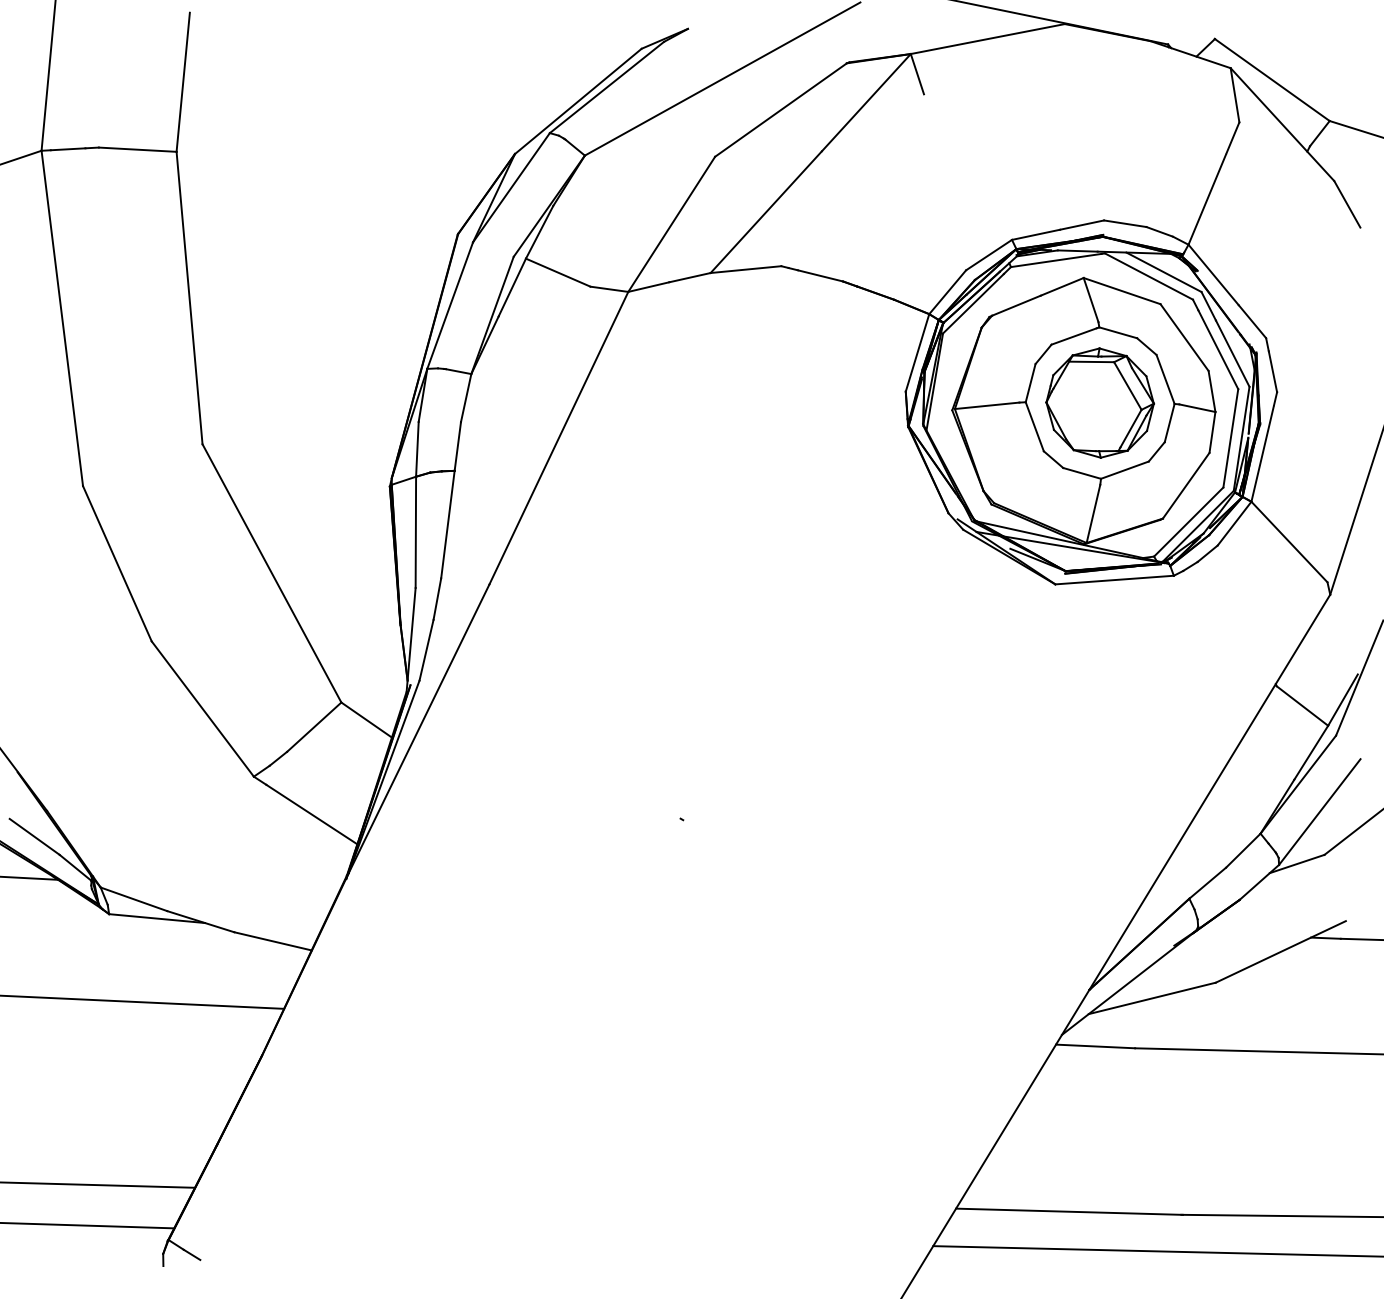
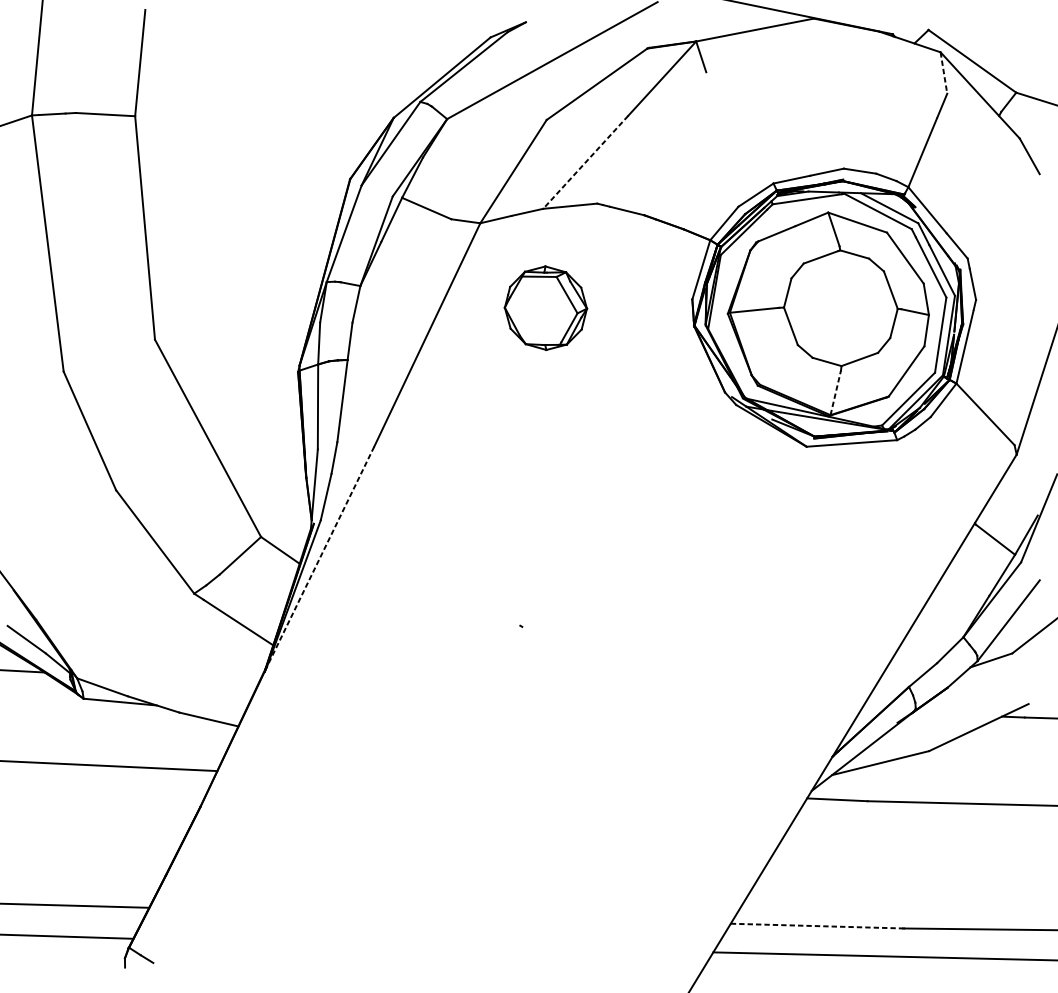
line: (1235, 95) -> (944, 73), solid -> dashed
line: (765, 212) -> (585, 162), solid -> dashed
part: (1099, 402) -> (545, 307), moved
line: (1093, 513) -> (835, 392), solid -> dashed
line: (419, 728) -> (320, 556), solid -> dashed
line: (1068, 1211) -> (816, 925), solid -> dashed

